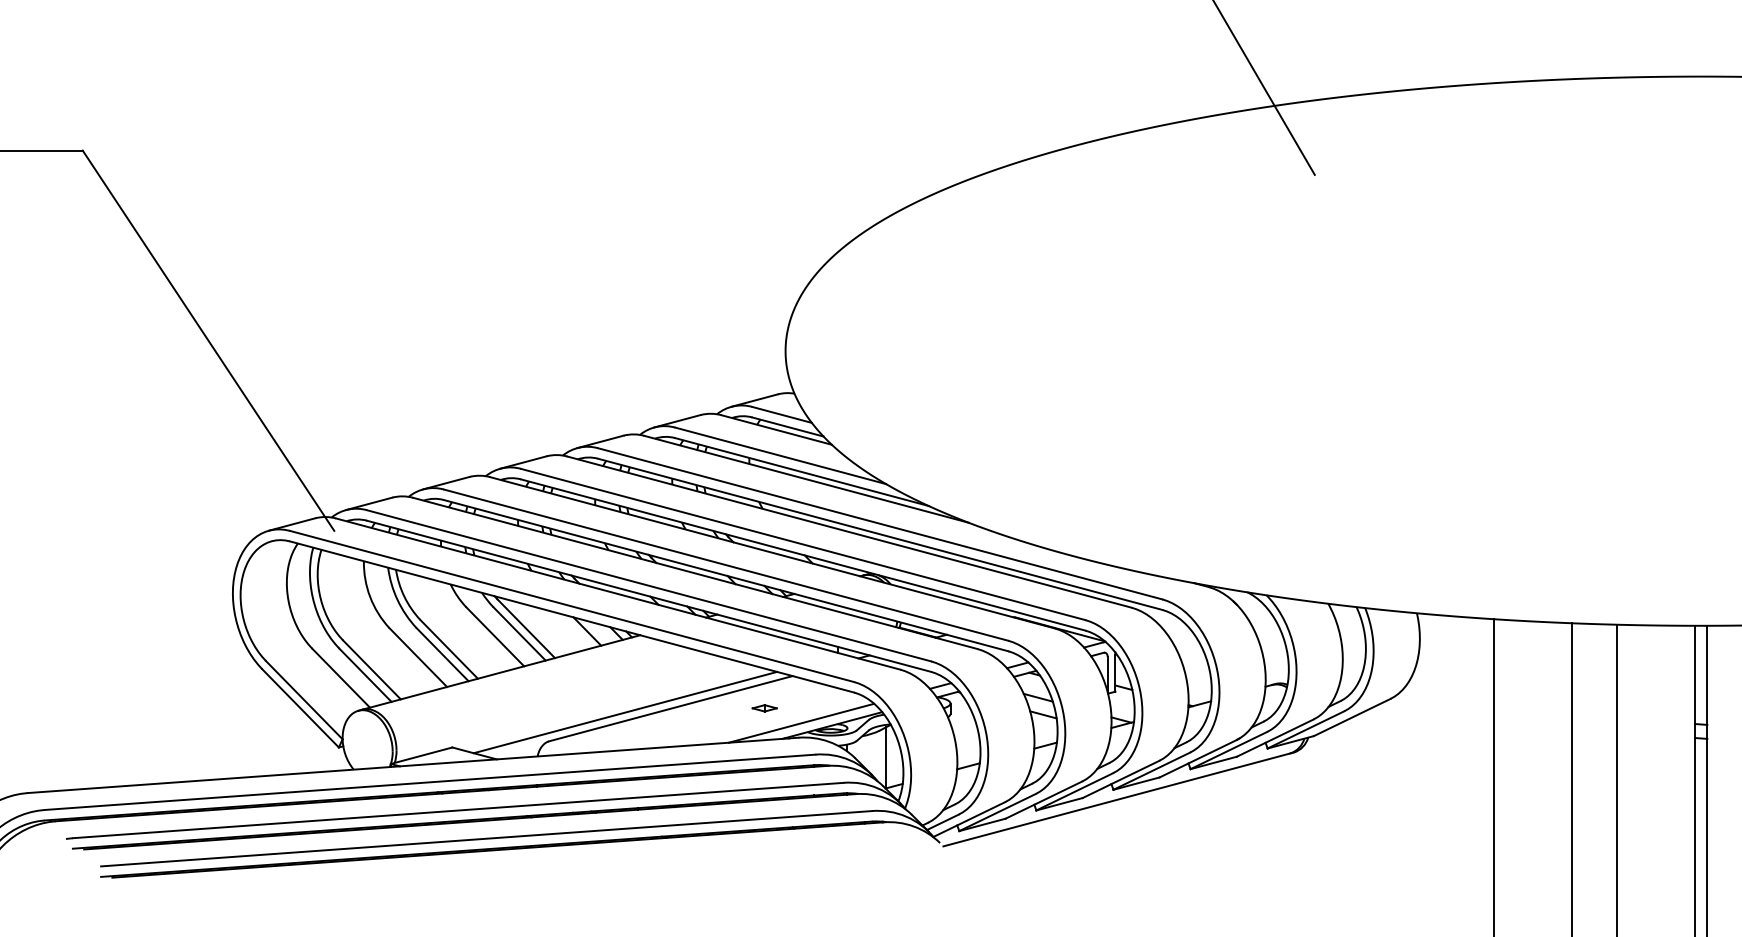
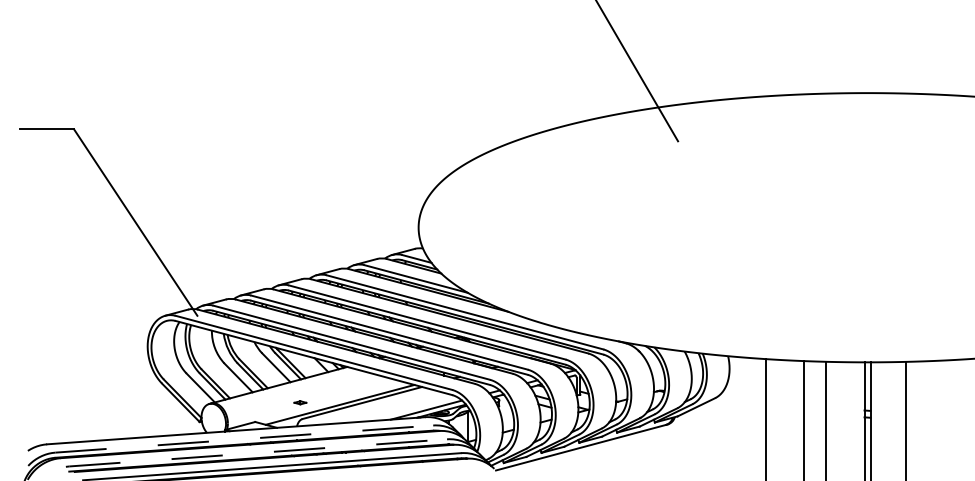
part: (764, 707) -> (300, 402), moved
line: (430, 783) -> (244, 439), solid -> dashed
line: (458, 809) -> (258, 452), solid -> dashed

